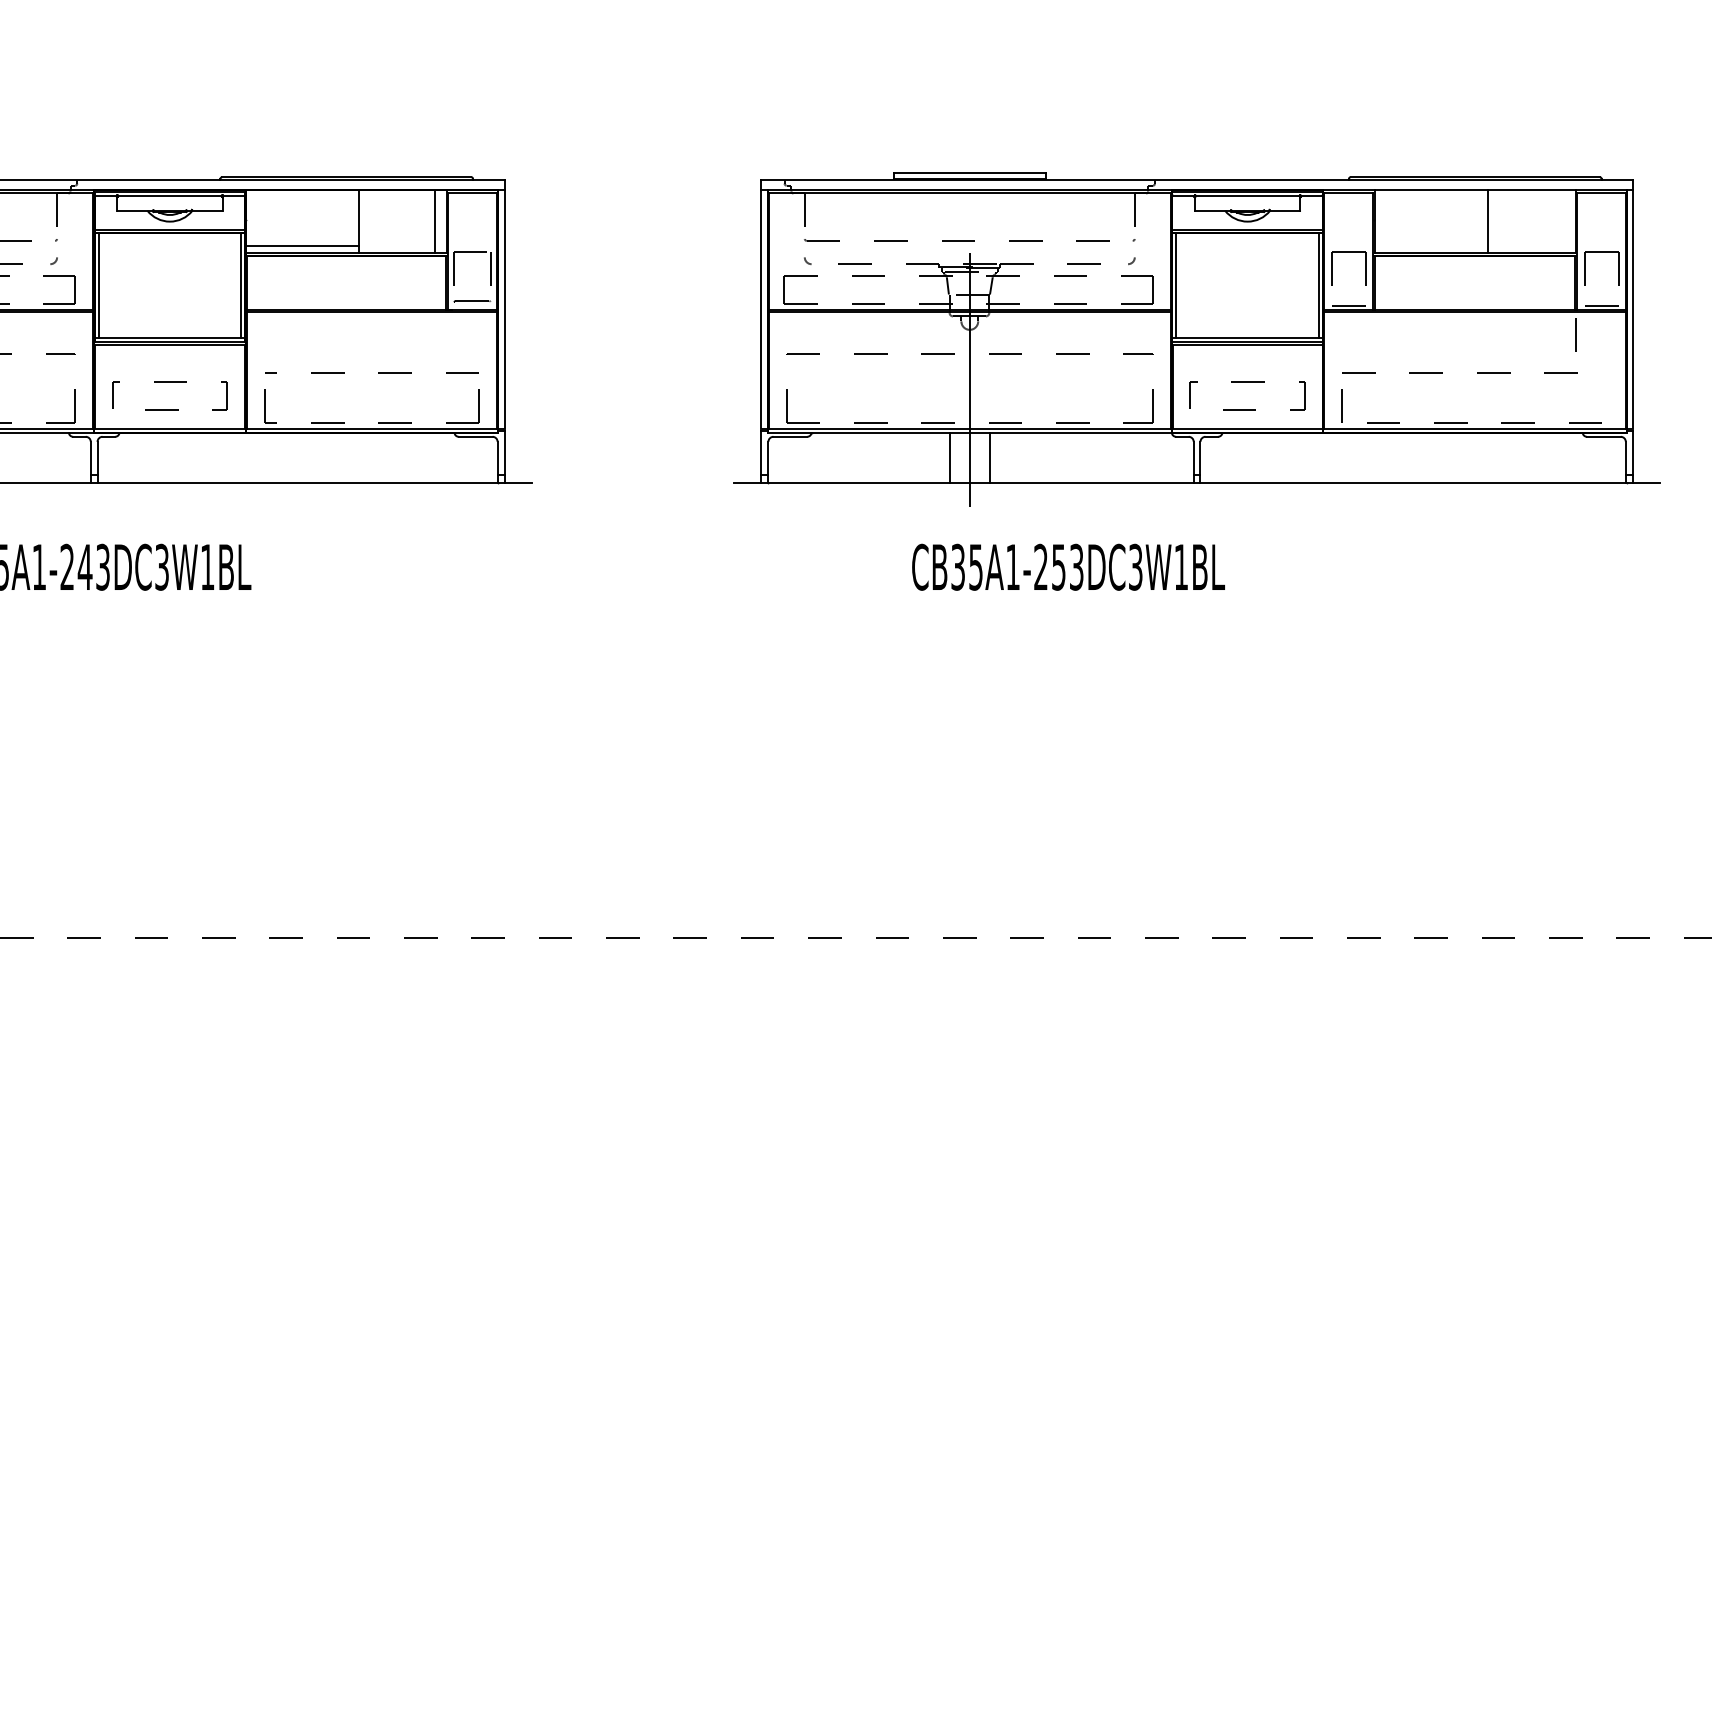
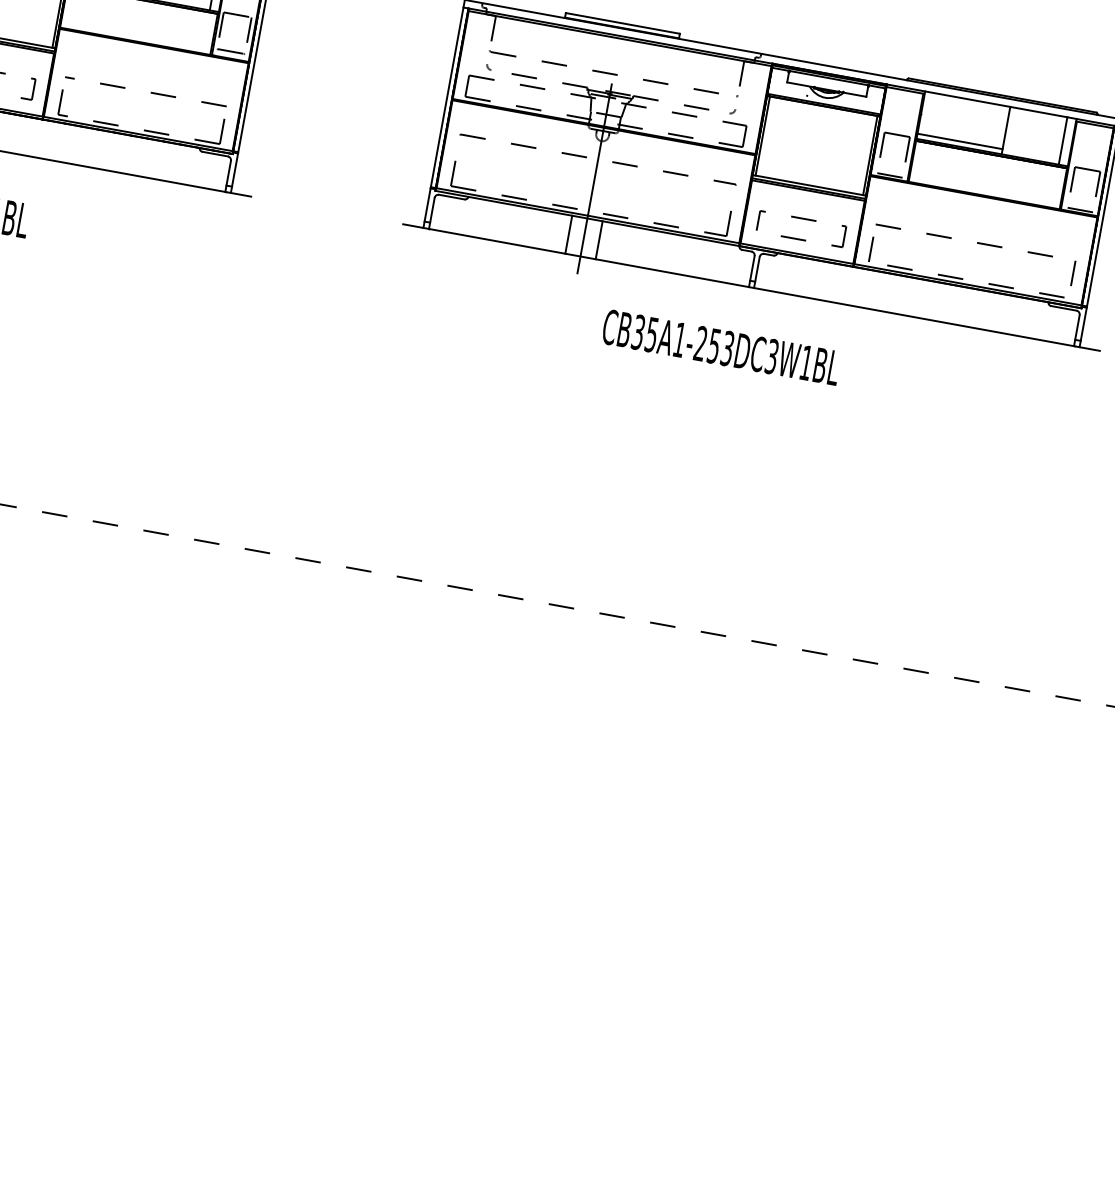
line: (1563, 221) -> (1062, 140), added
line: (1430, 246) -> (959, 141), added
line: (1575, 334) -> (1073, 273), moved
text: (1068, 566) -> (721, 346), moved

